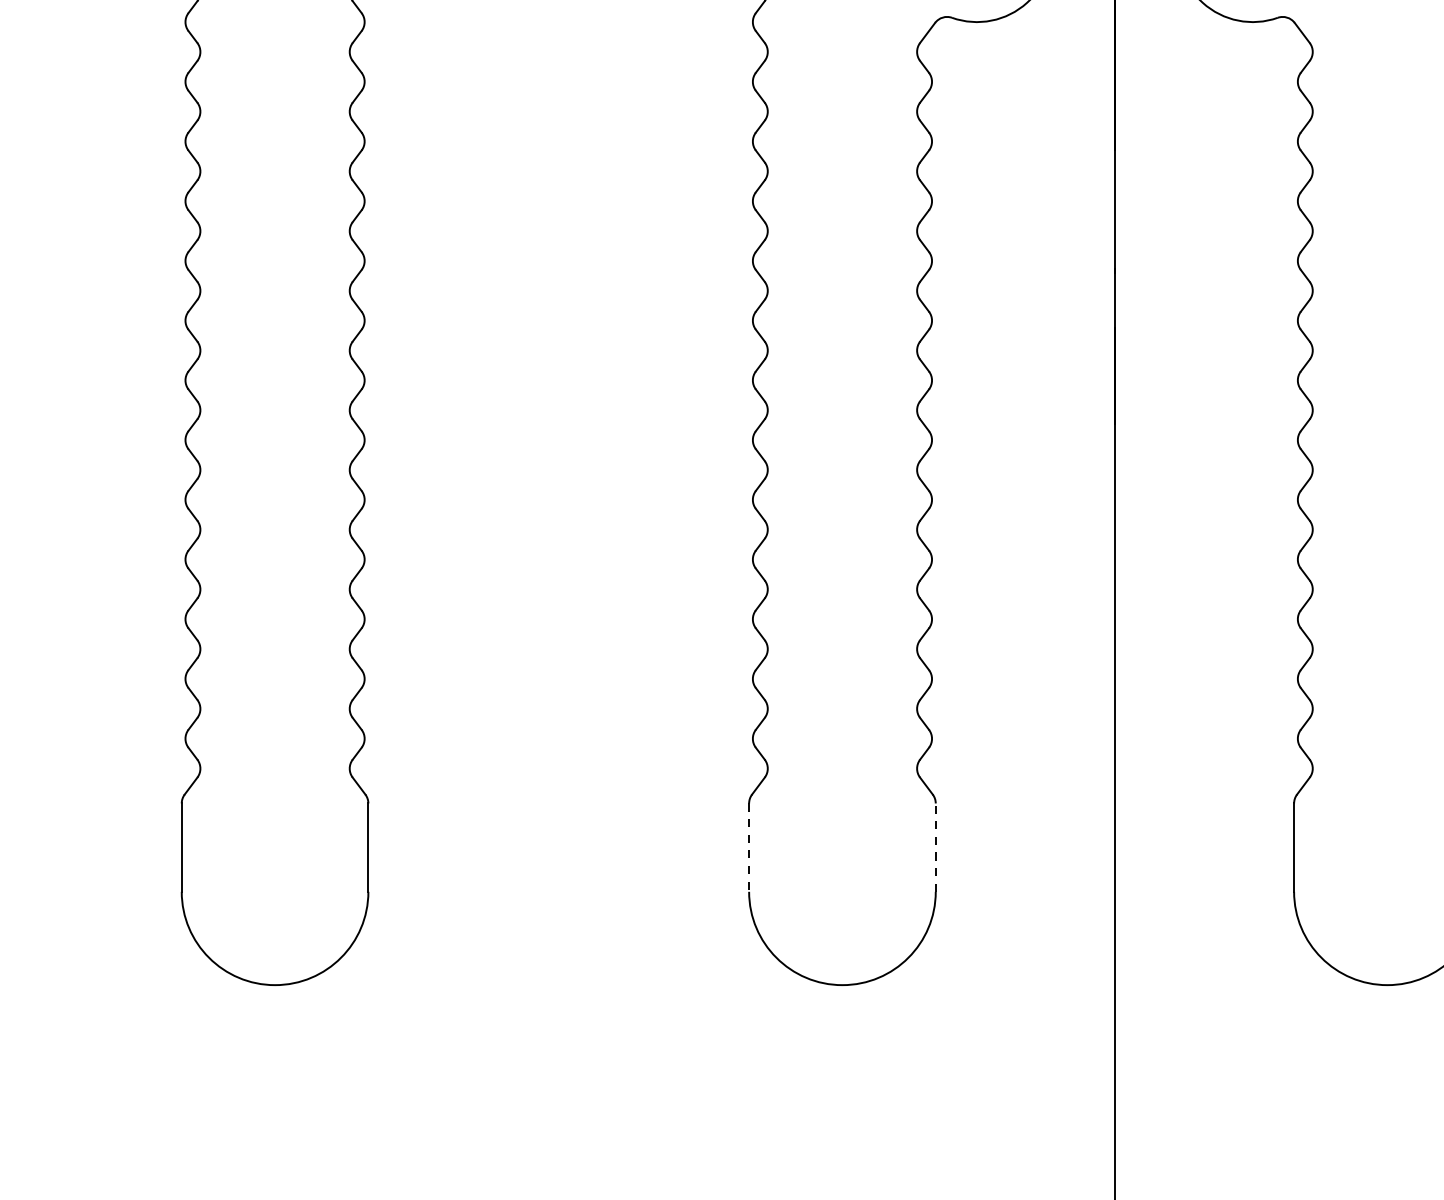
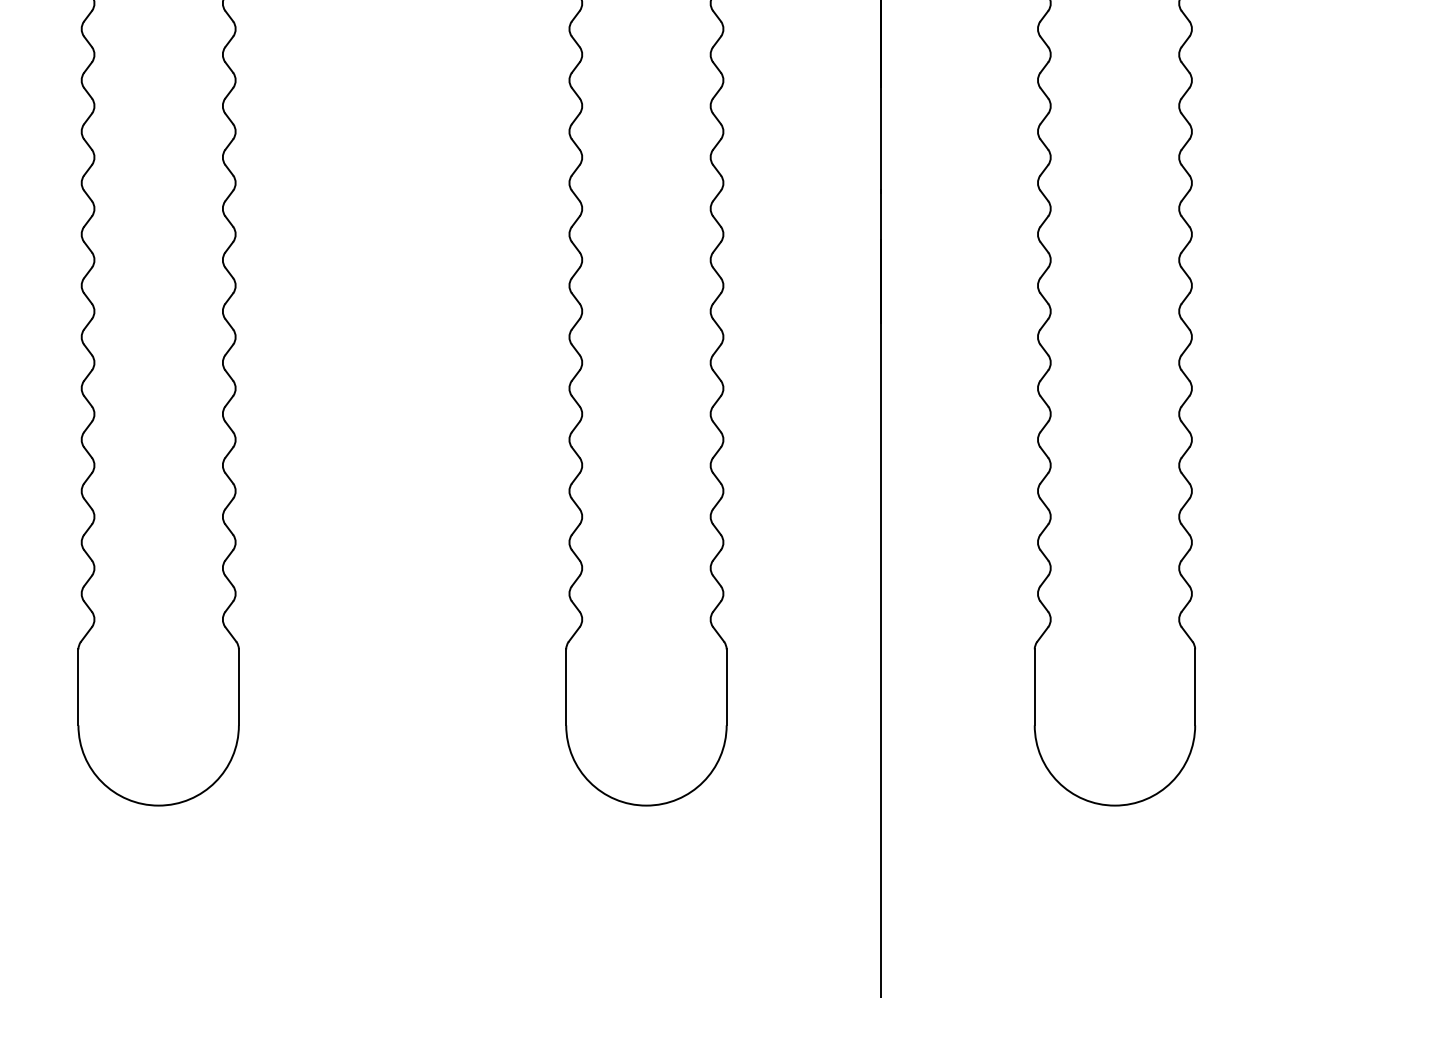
line: (749, 847) -> (566, 687), dashed -> solid
line: (935, 847) -> (726, 687), dashed -> solid

